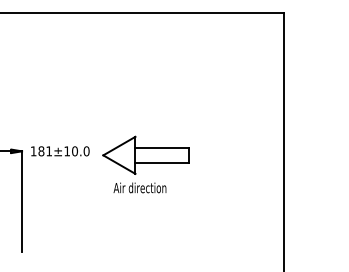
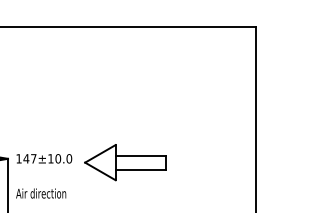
text: (44, 151) -> (29, 158), 181±10.0 -> 147±10.0
text: (139, 187) -> (40, 193), moved

